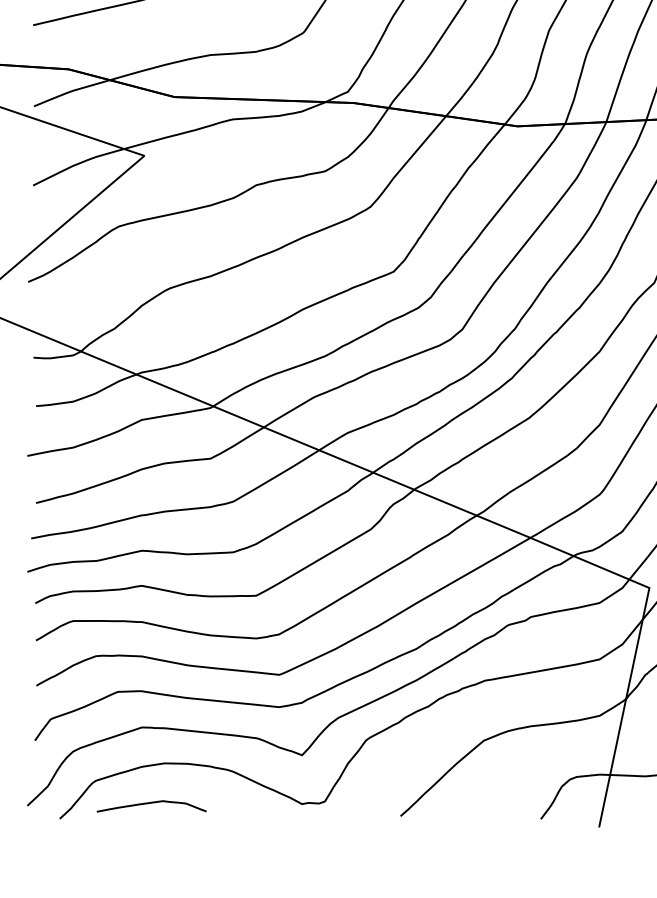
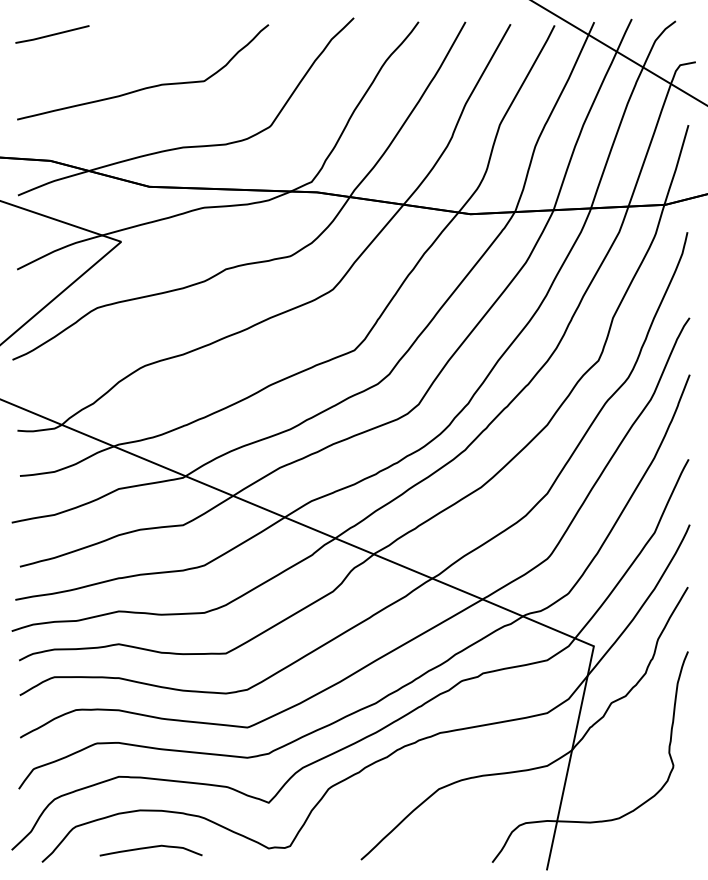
curve: (151, 804) -> (150, 848), moved

